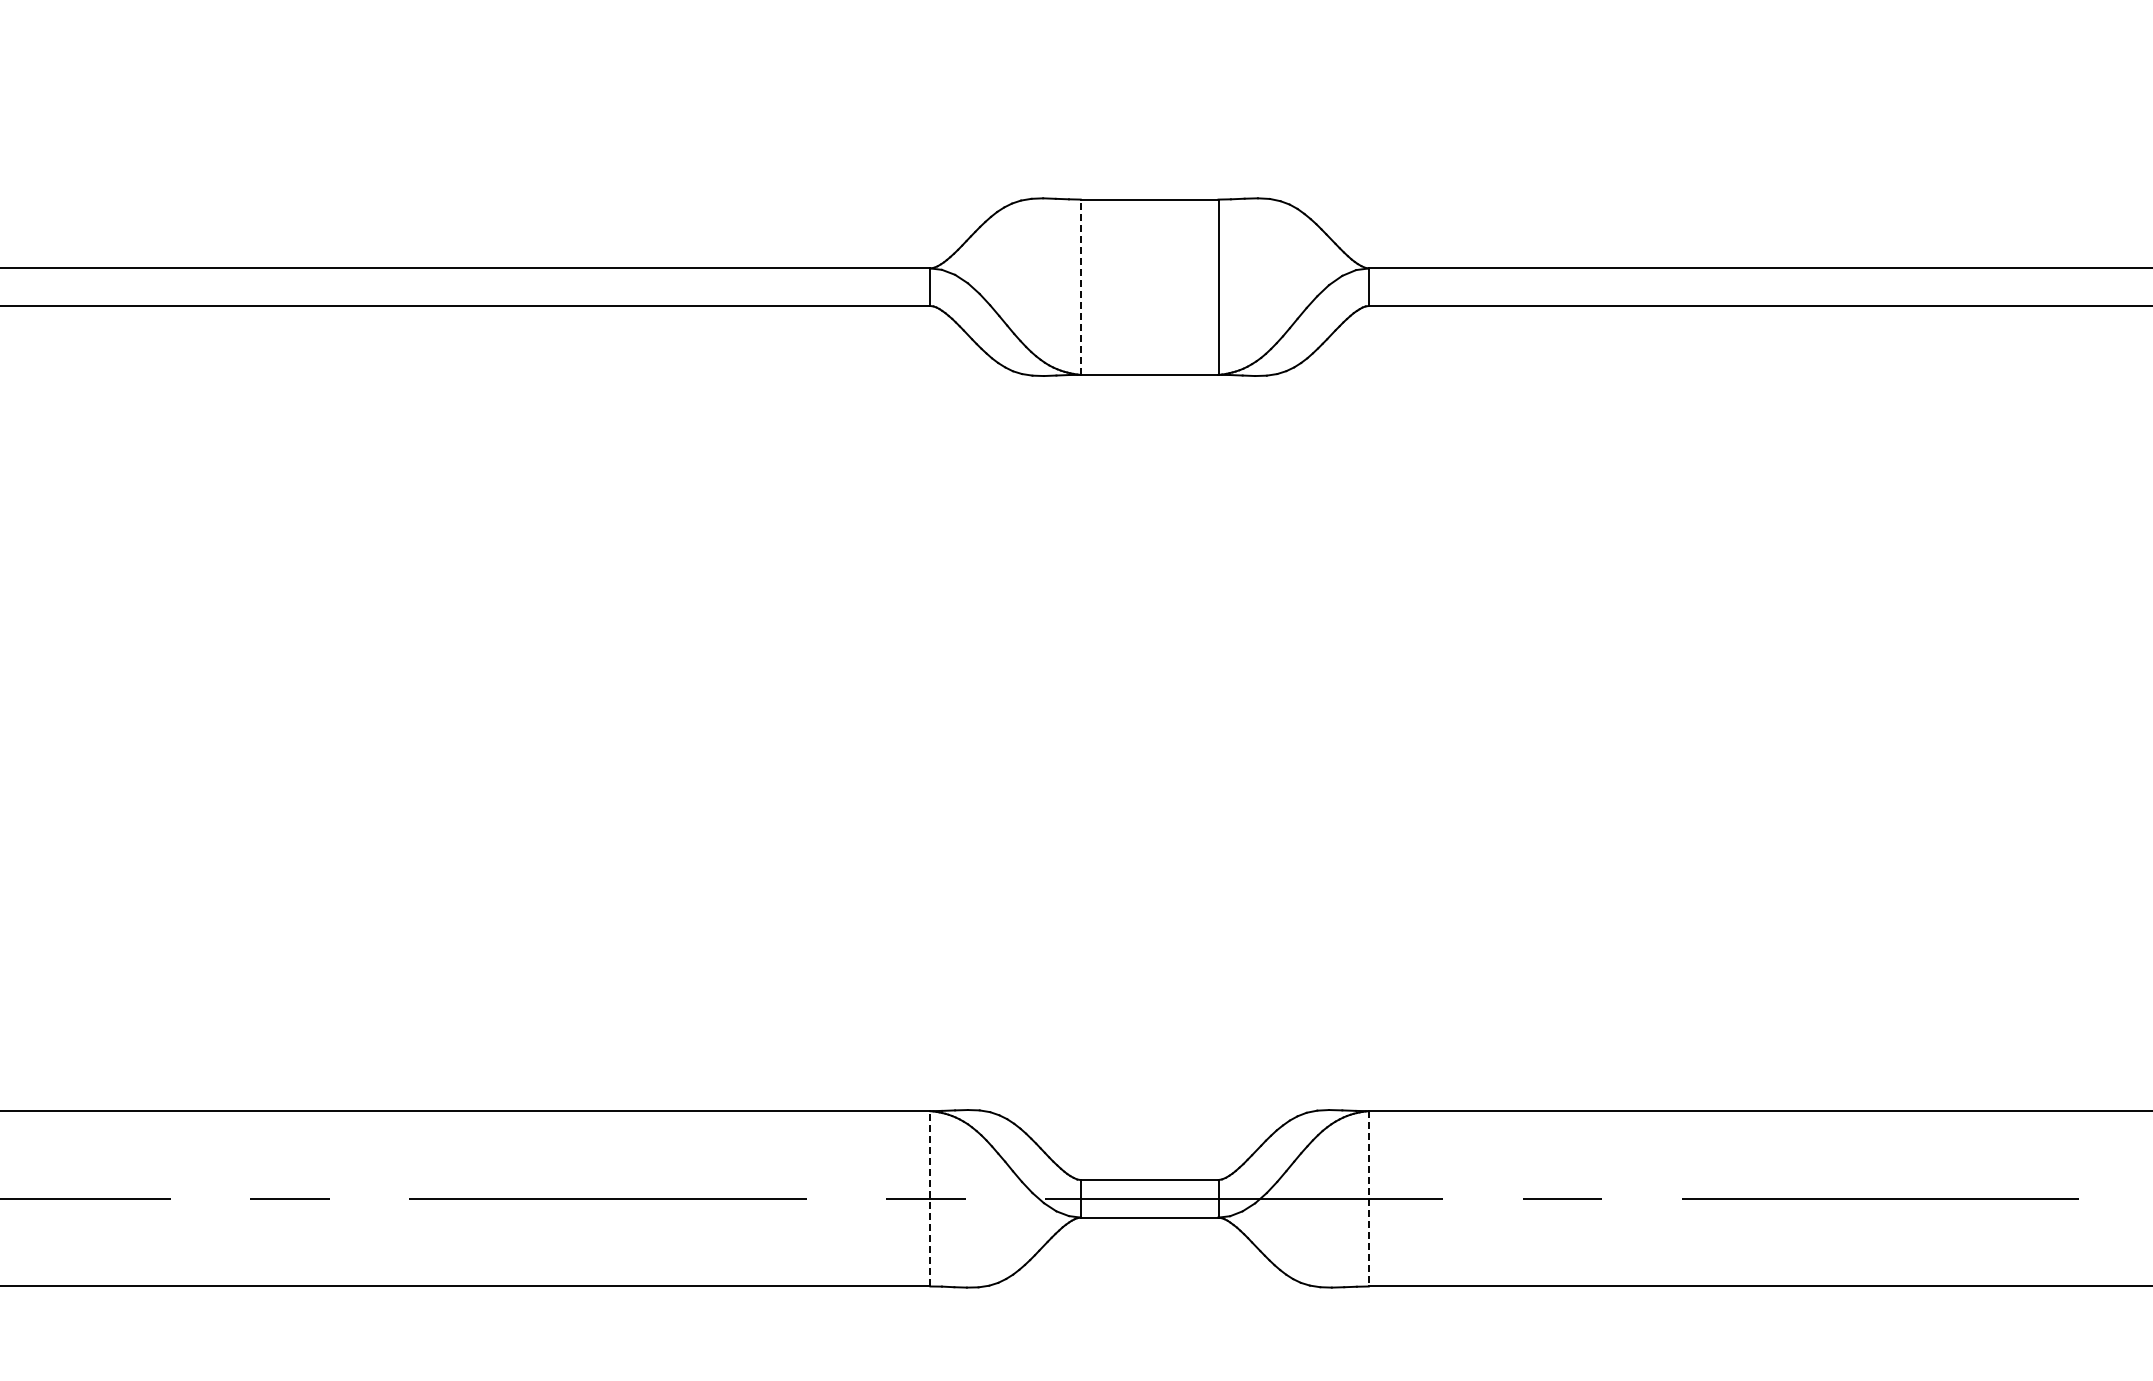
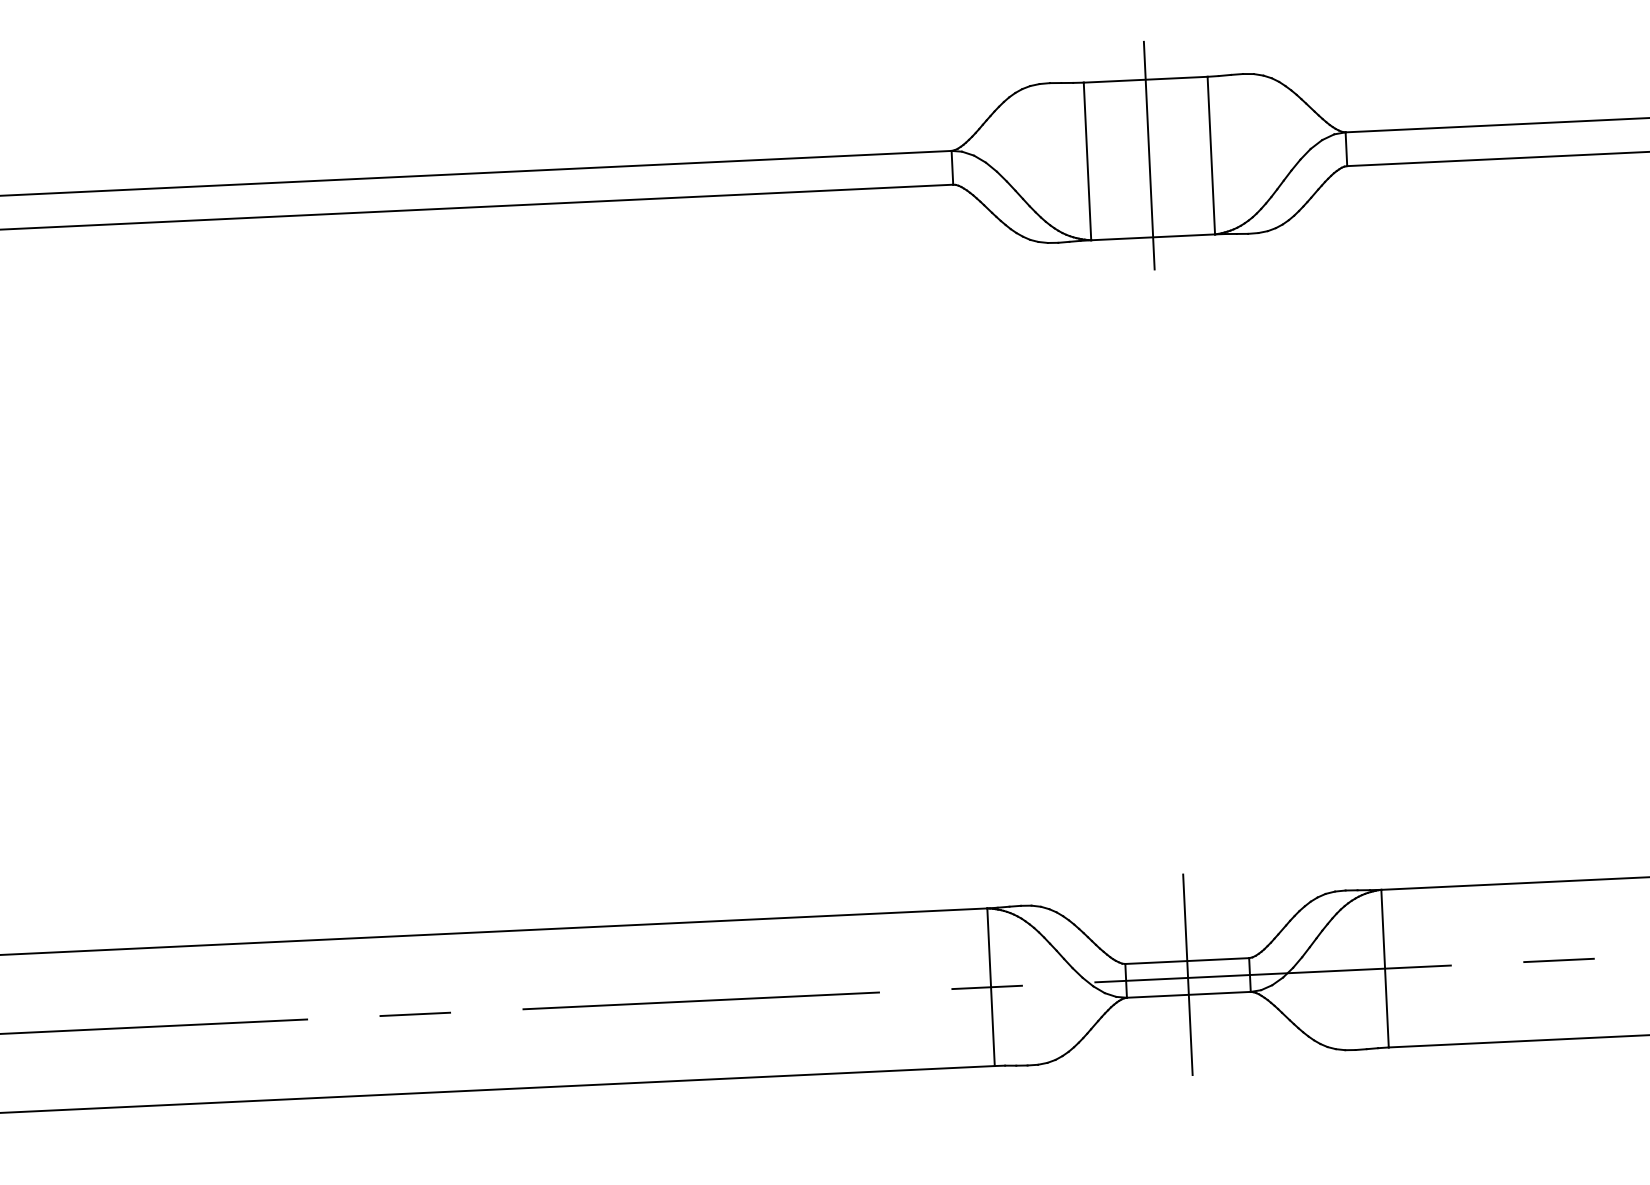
line: (1149, 283) -> (1149, 155), added
line: (1080, 287) -> (1087, 161), dashed -> solid
line: (1149, 1194) -> (1187, 974), added
line: (930, 1198) -> (991, 986), dashed -> solid
line: (1368, 1198) -> (1384, 968), dashed -> solid

